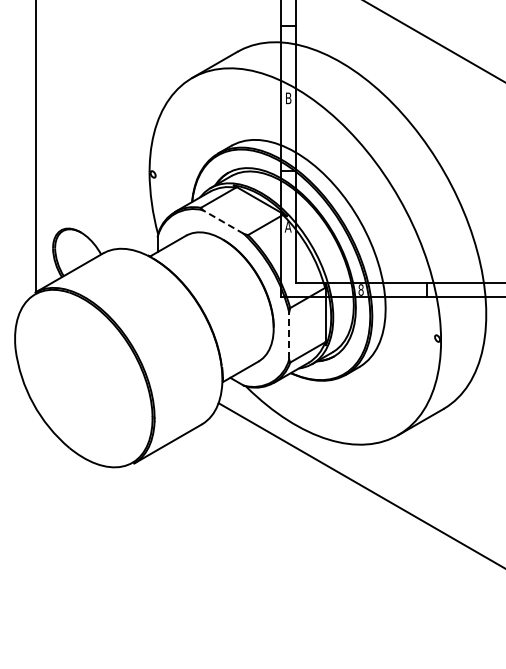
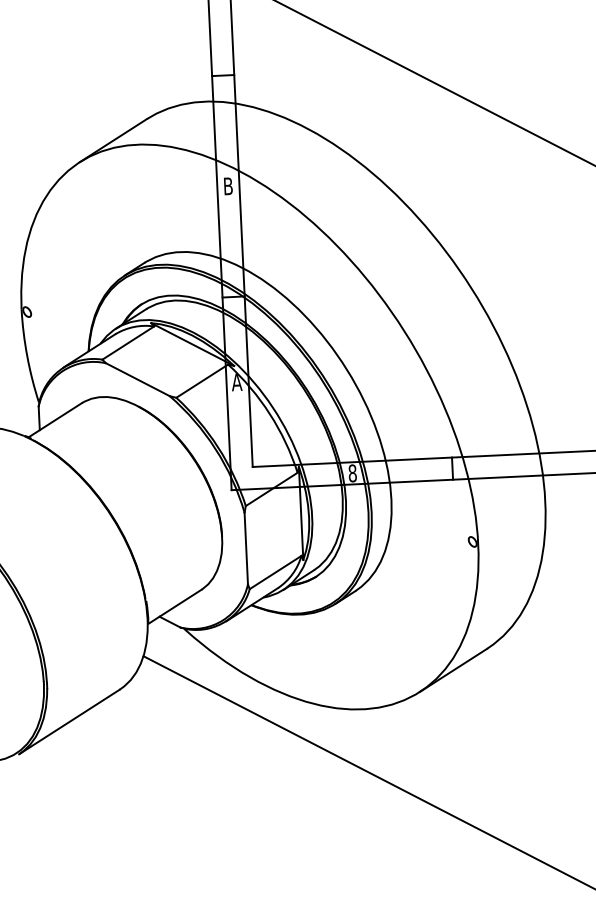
line: (223, 222) -> (137, 380), dashed -> solid
line: (289, 335) -> (246, 547), dashed -> solid

